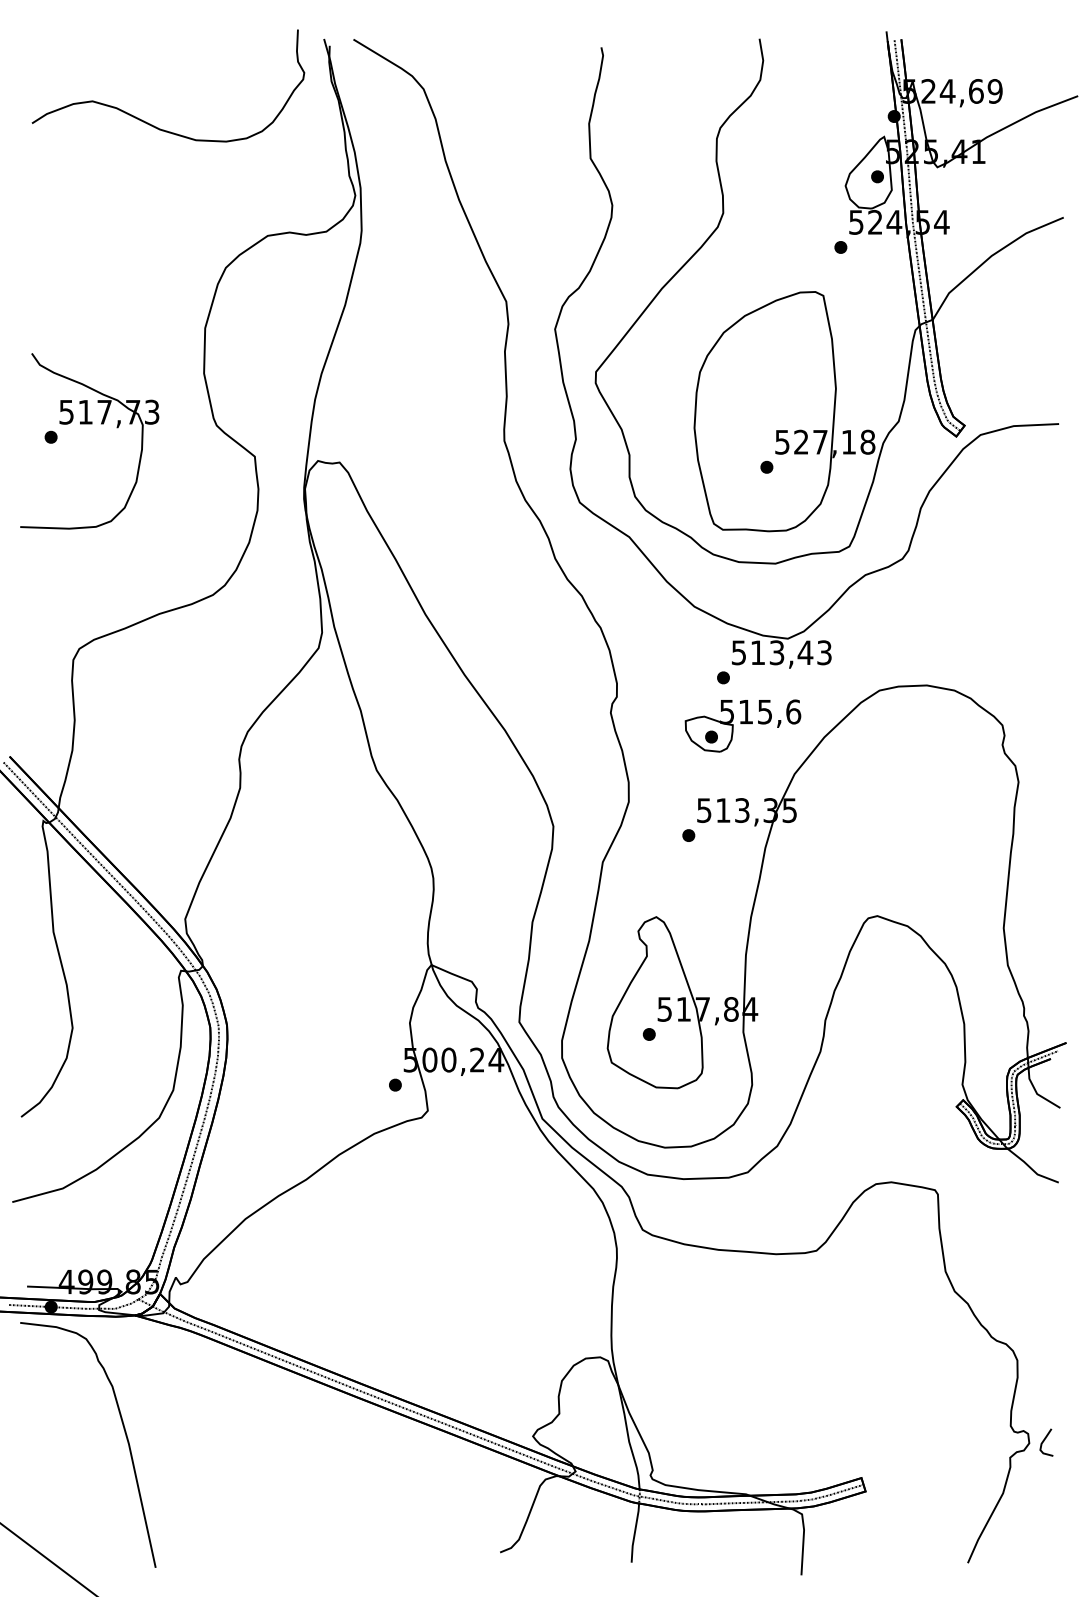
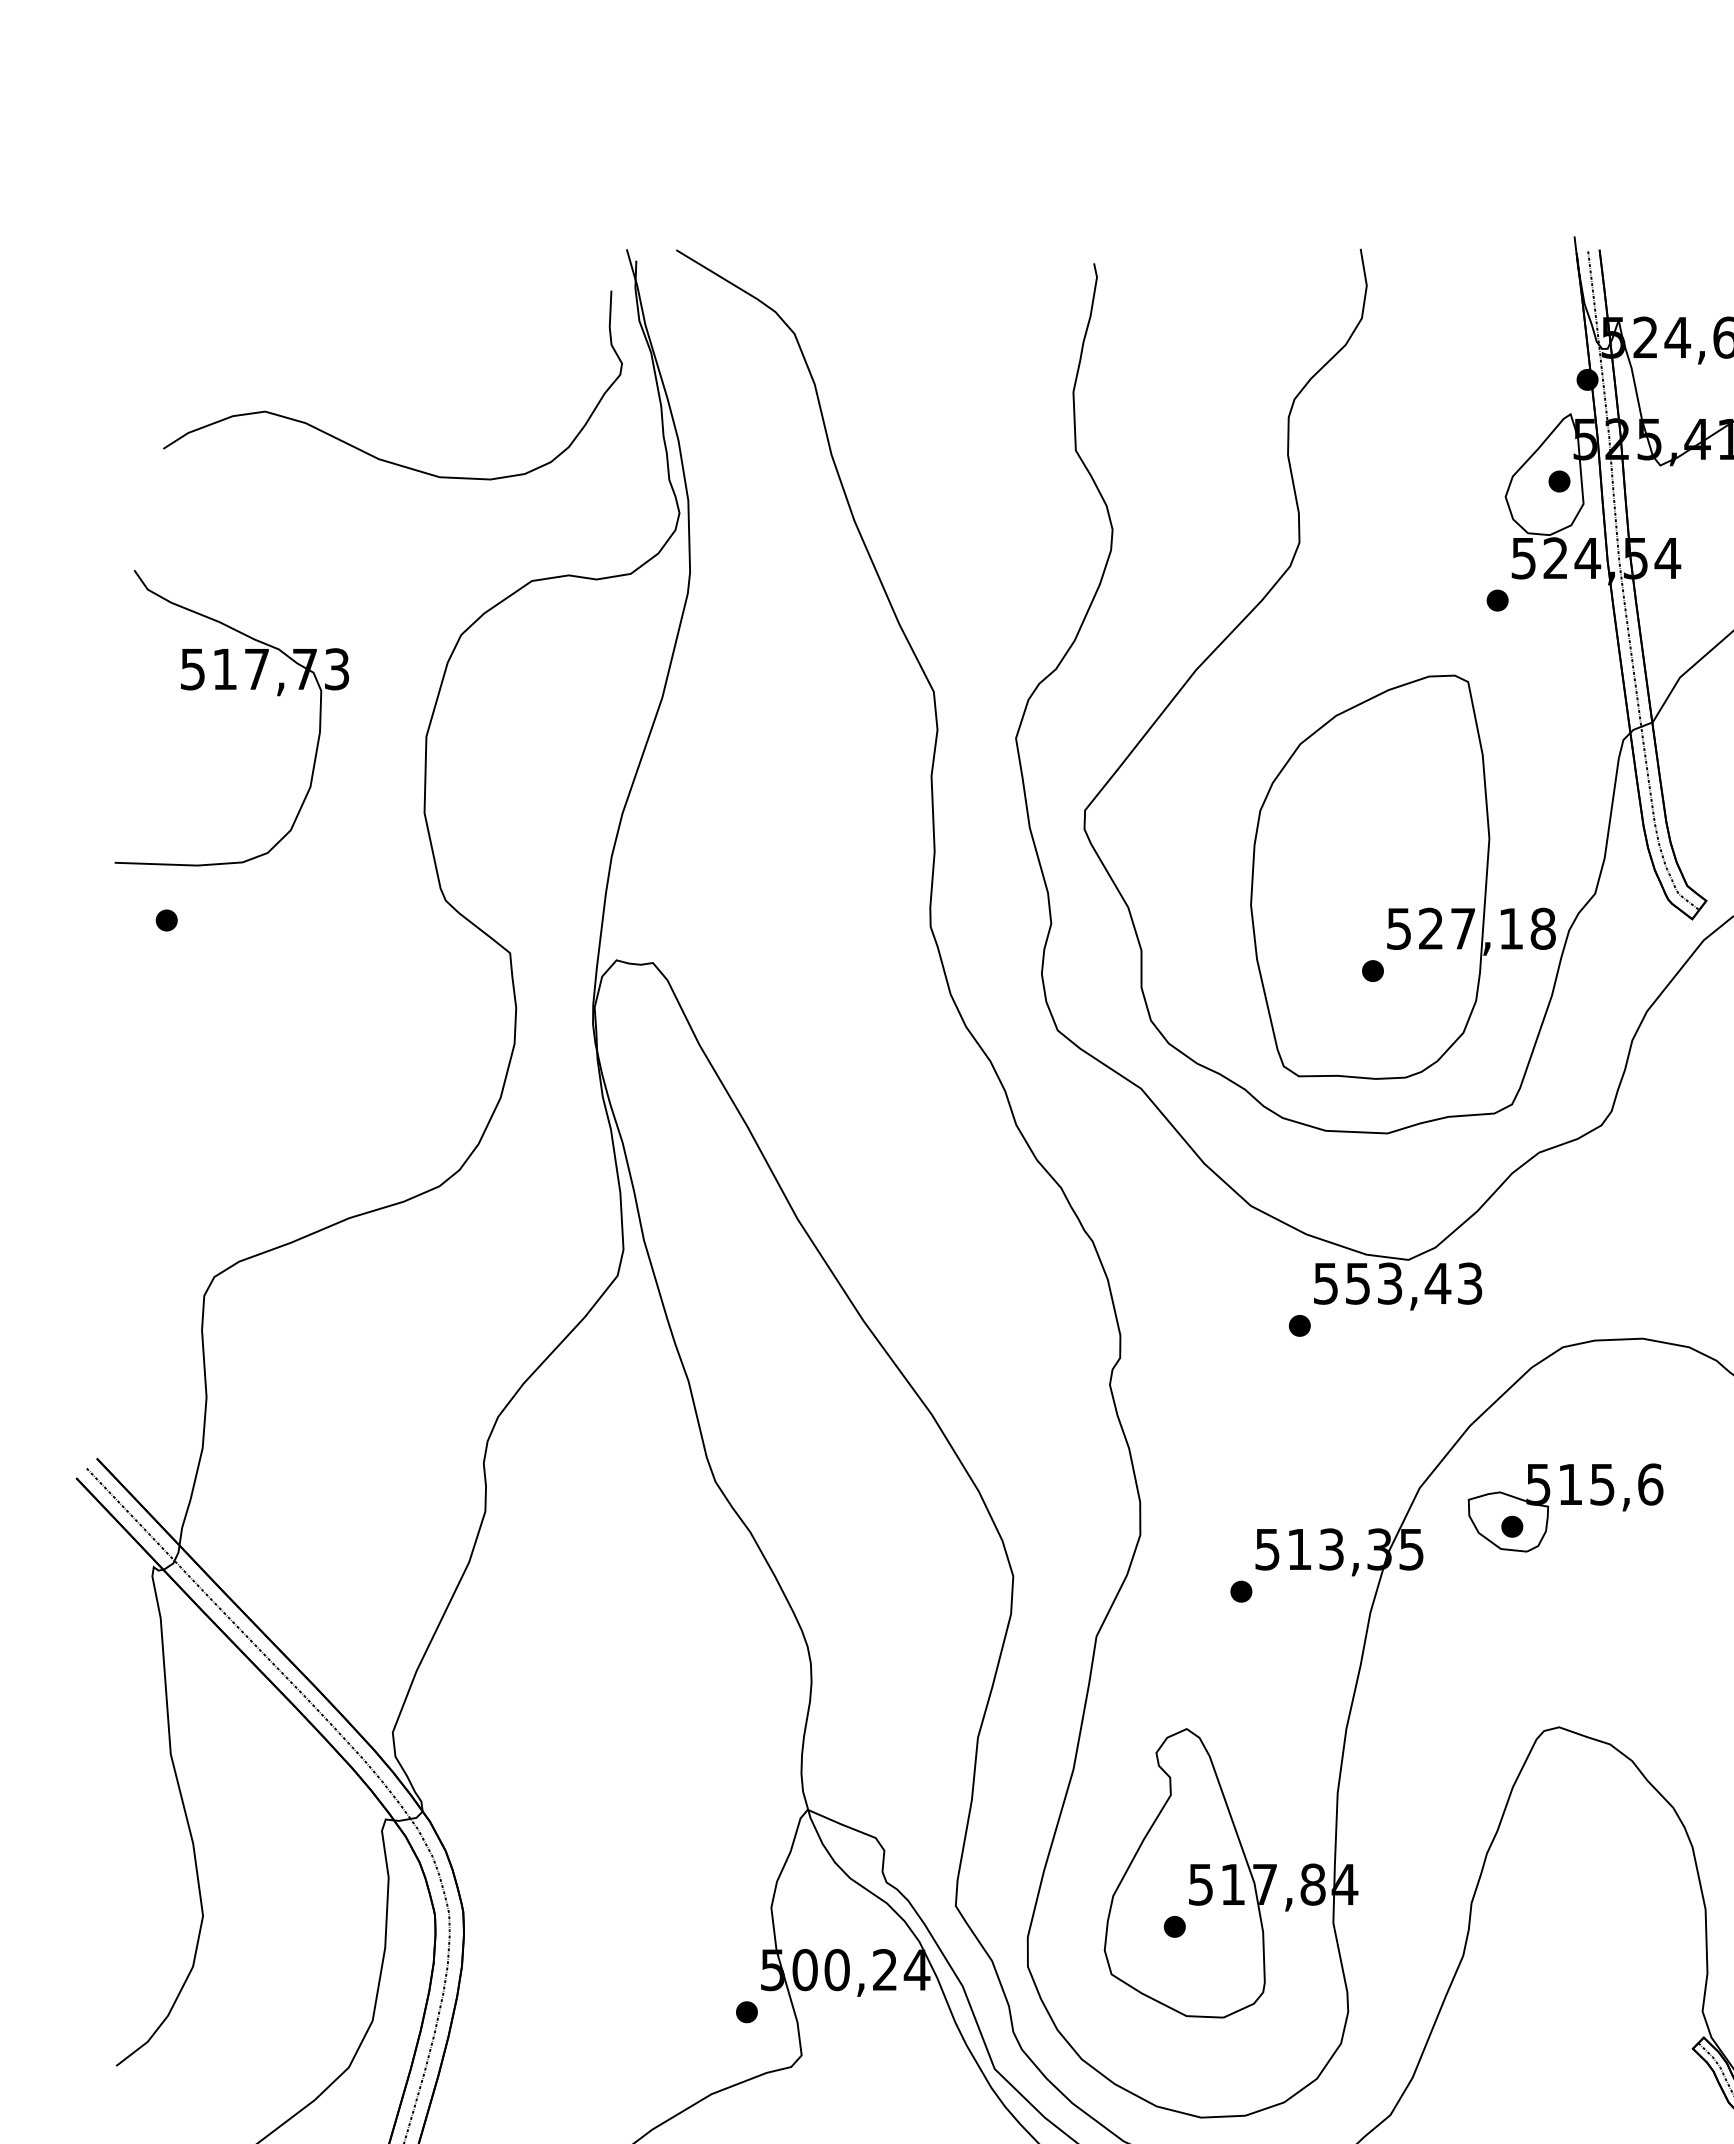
curve: (150, 123) -> (362, 448), moved
part: (89, 424) -> (231, 689), moved
text: (757, 652) -> (1357, 1283), 513,43 -> 553,43
part: (742, 725) -> (1564, 1507), moved

